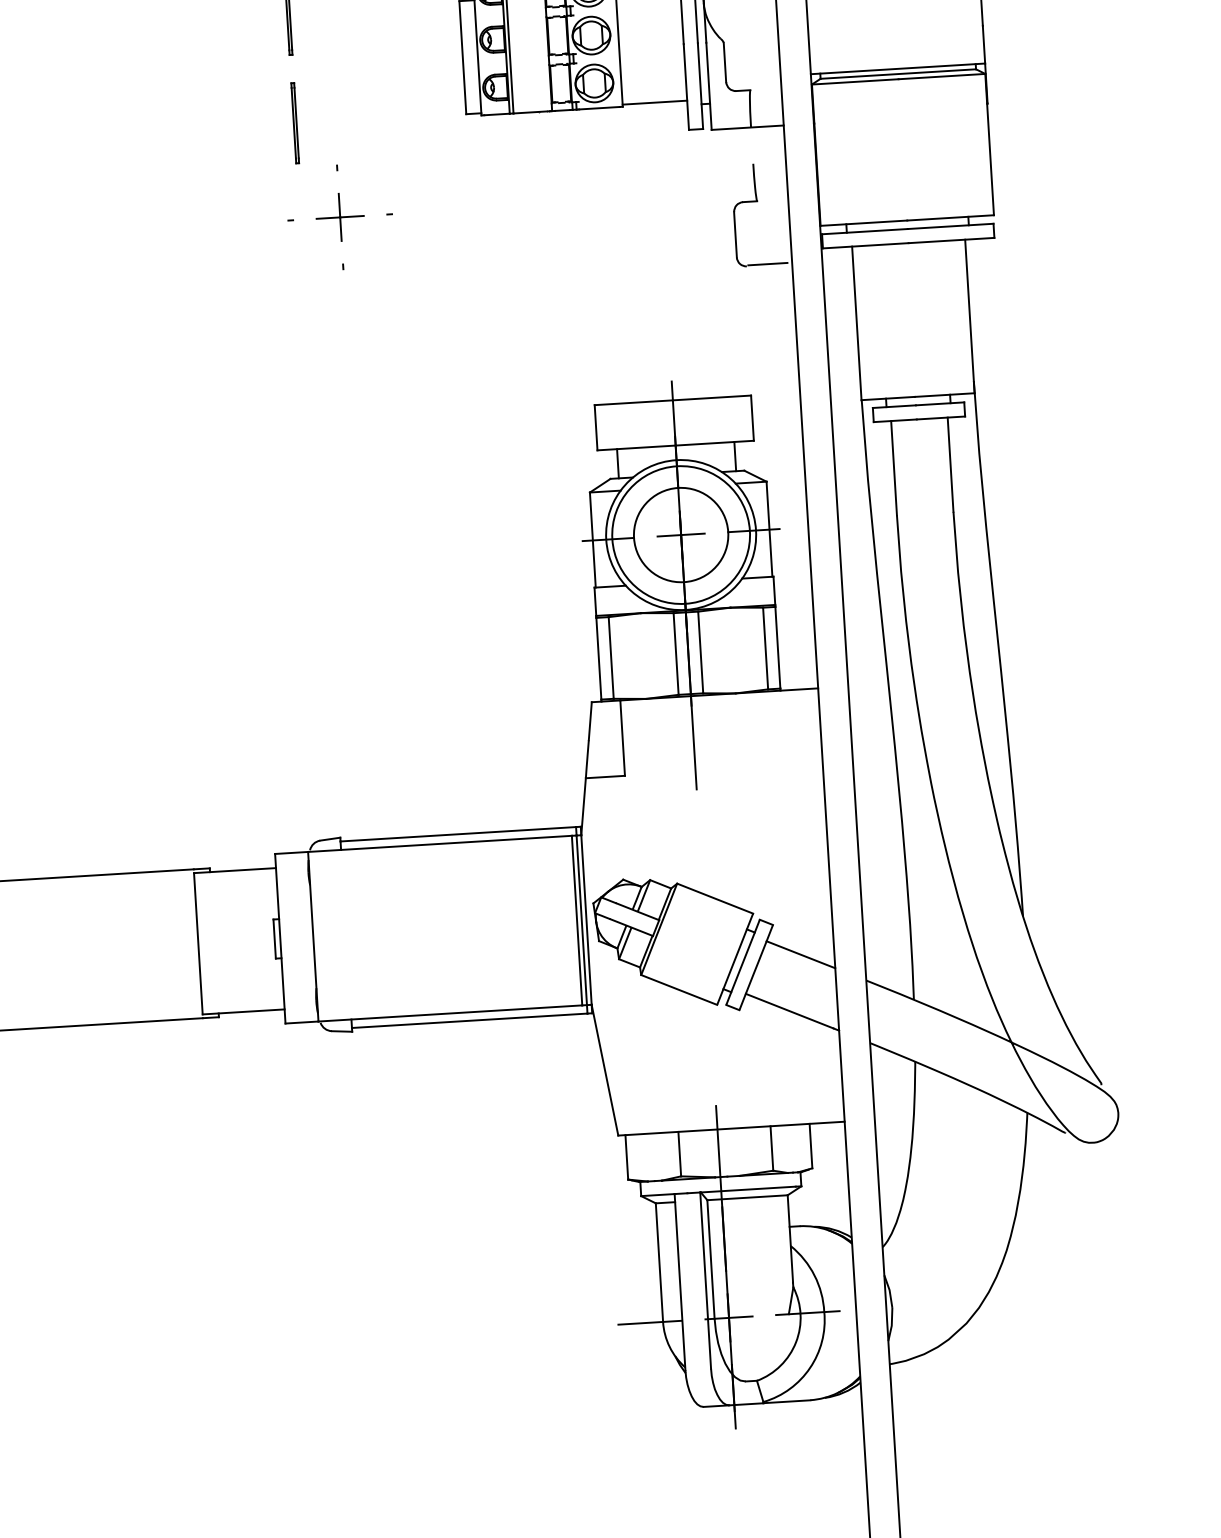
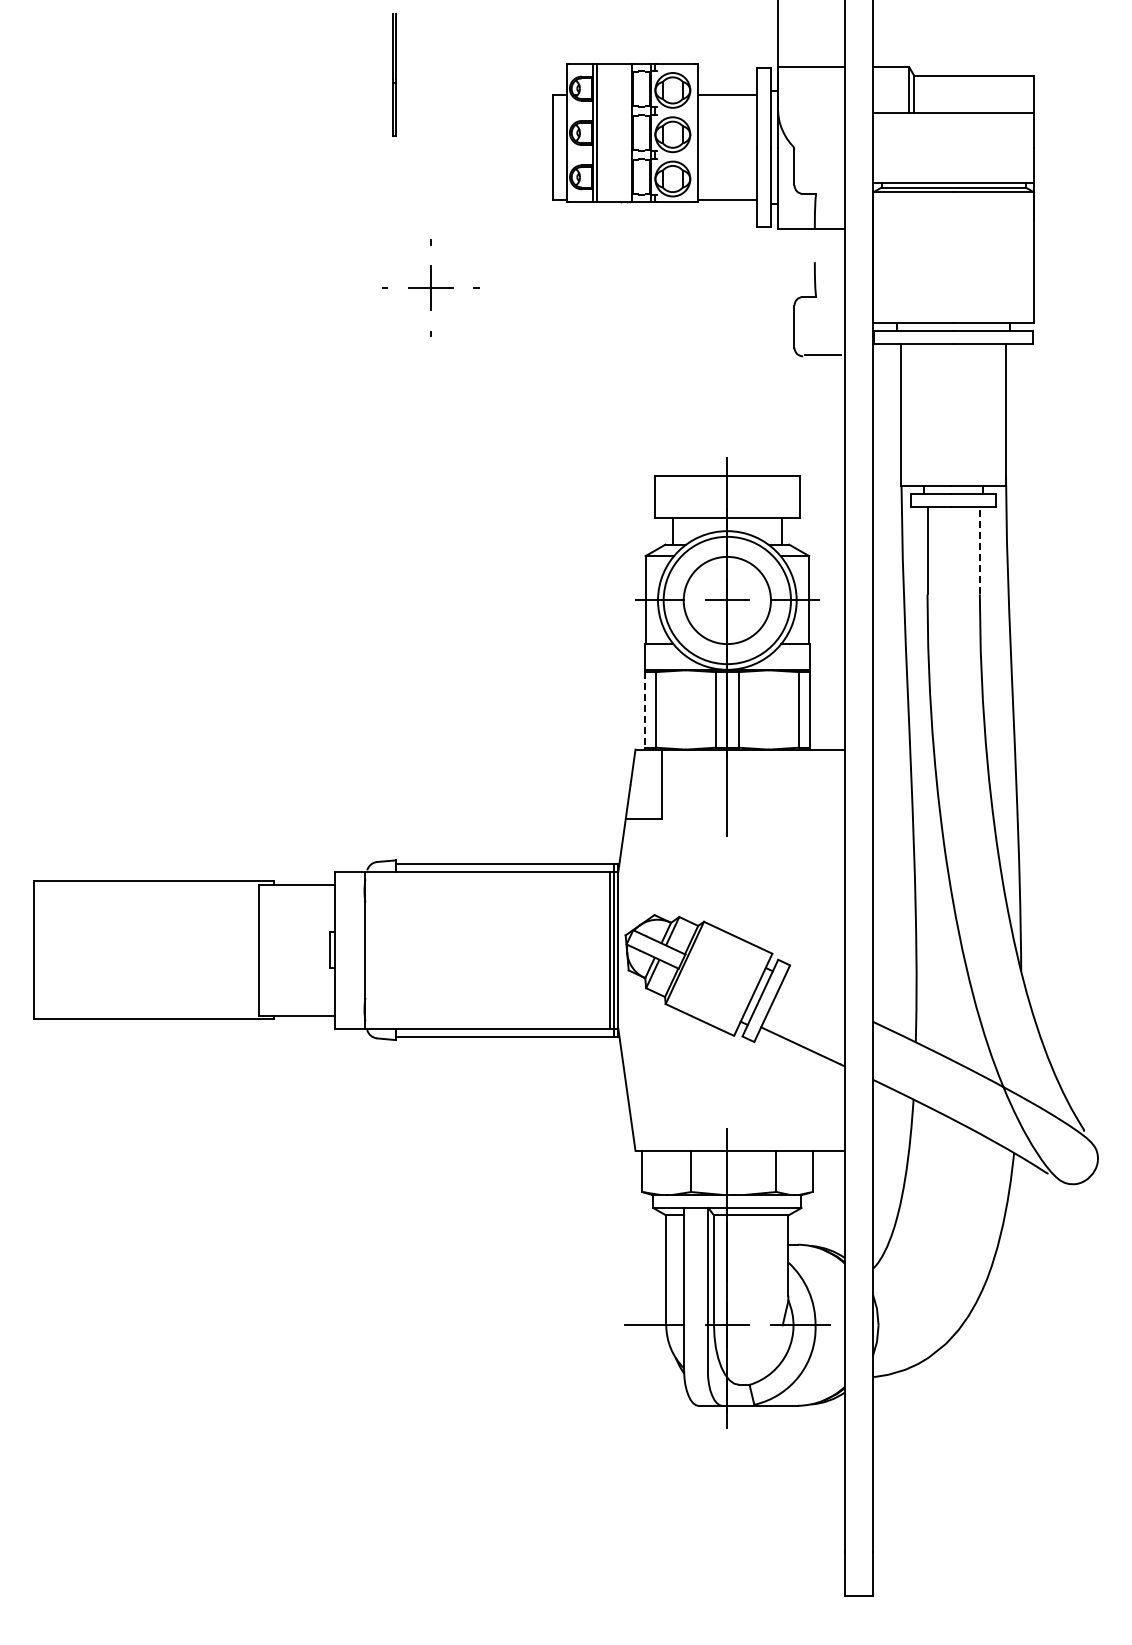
line: (294, 122) -> (393, 198), removed
line: (950, 464) -> (979, 550), solid -> dashed
line: (598, 658) -> (644, 709), solid -> dashed
line: (801, 953) -> (814, 993), removed

